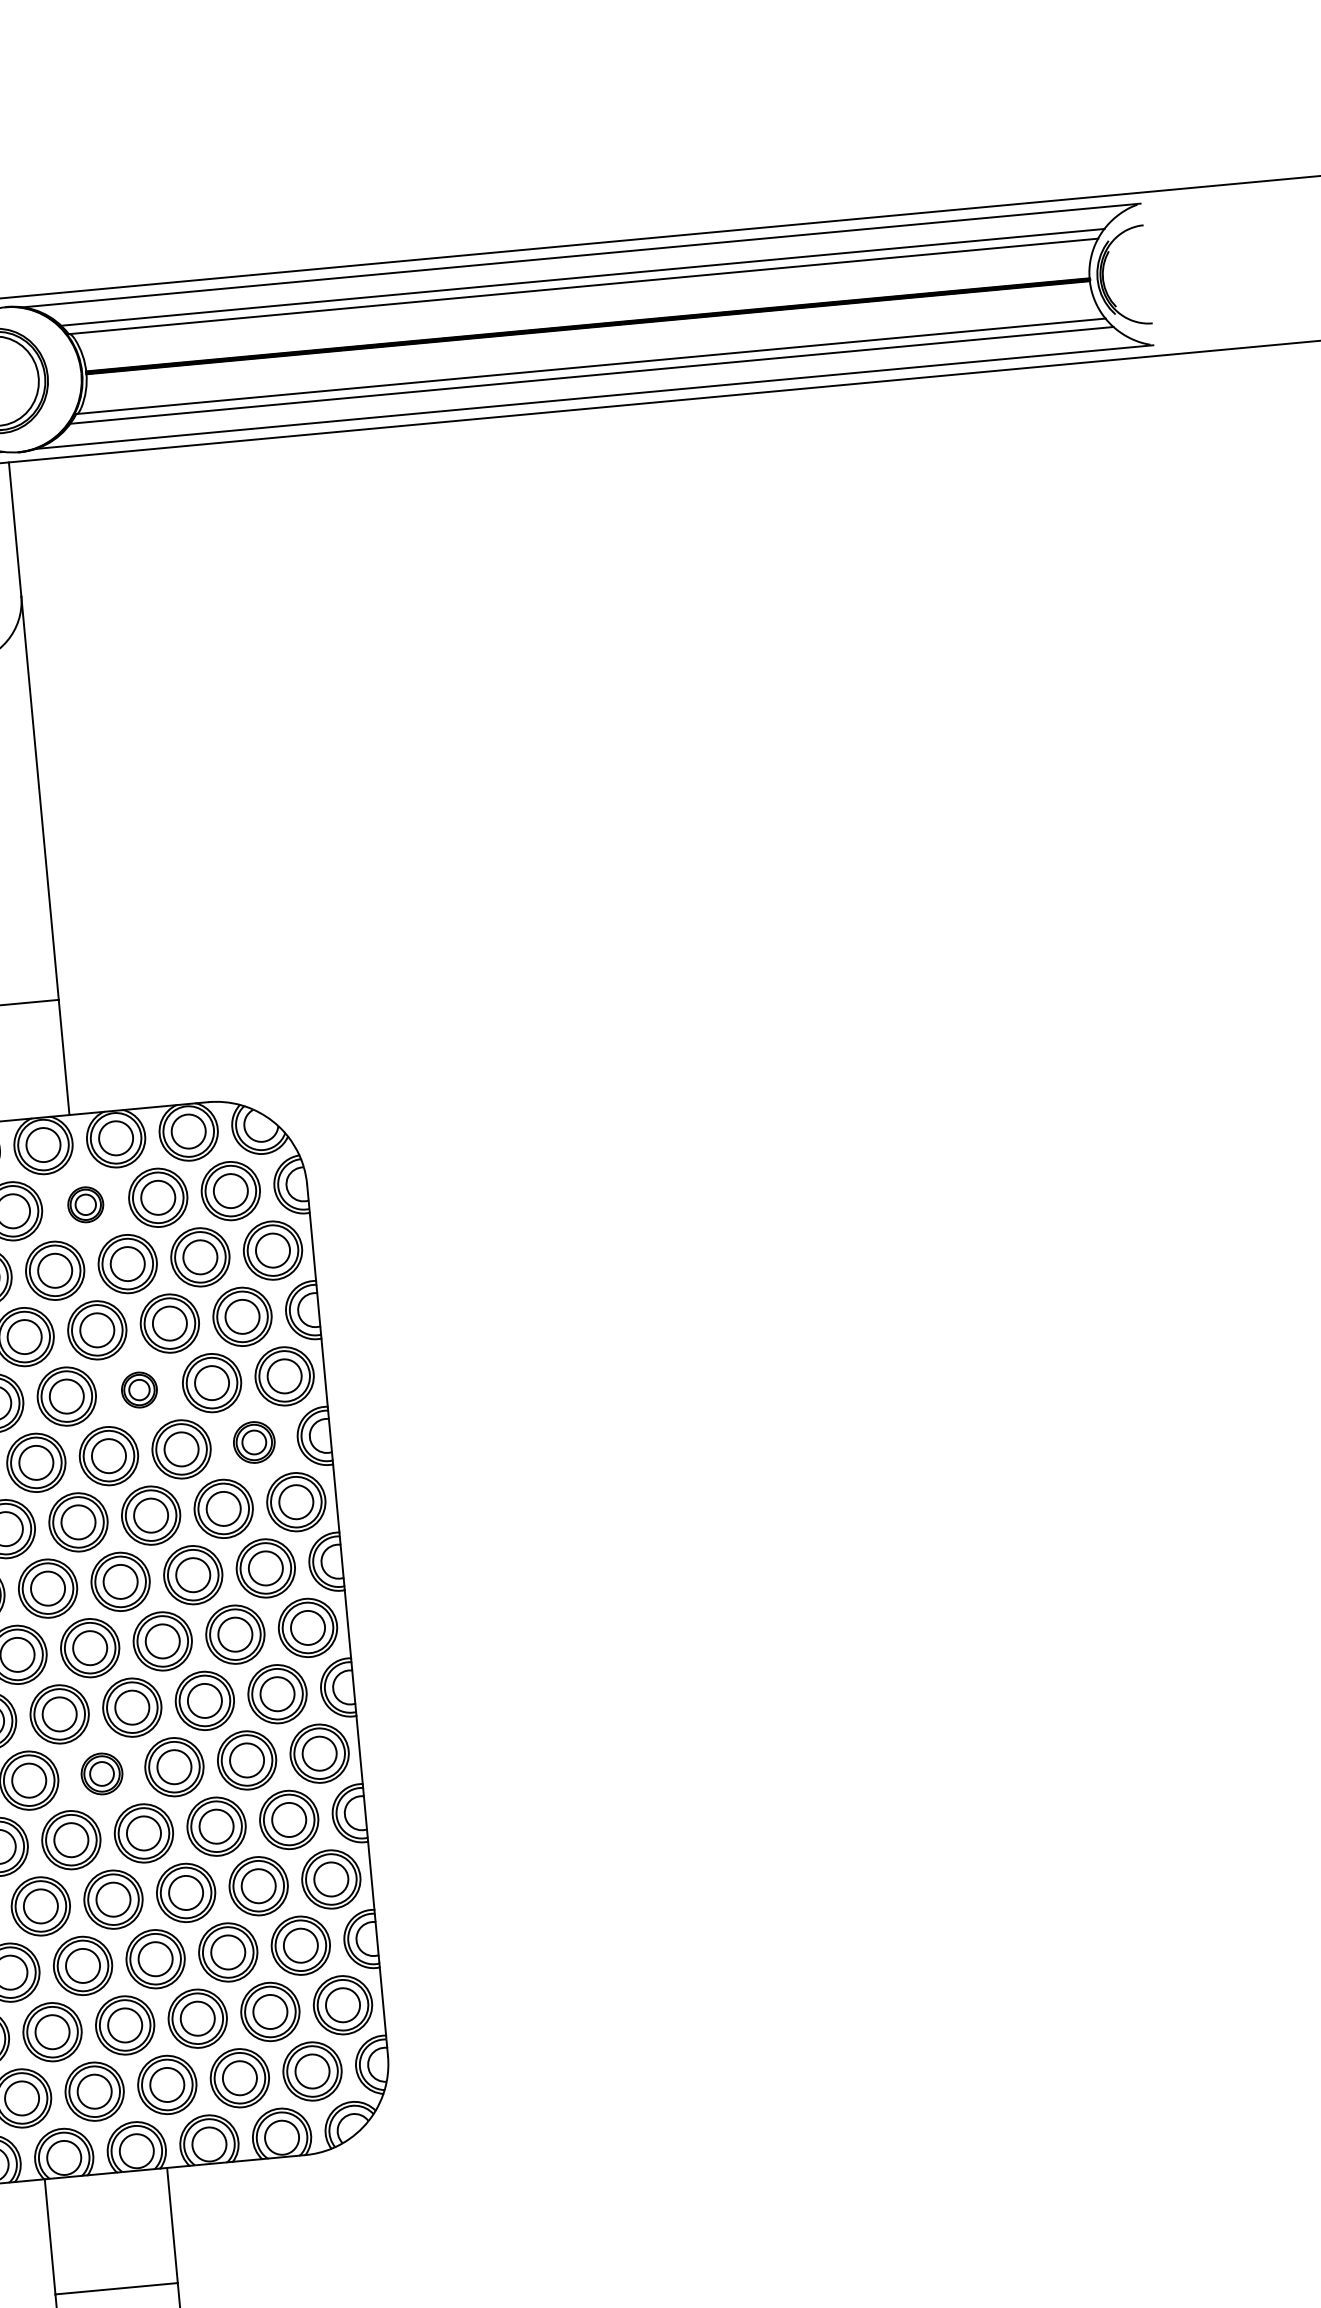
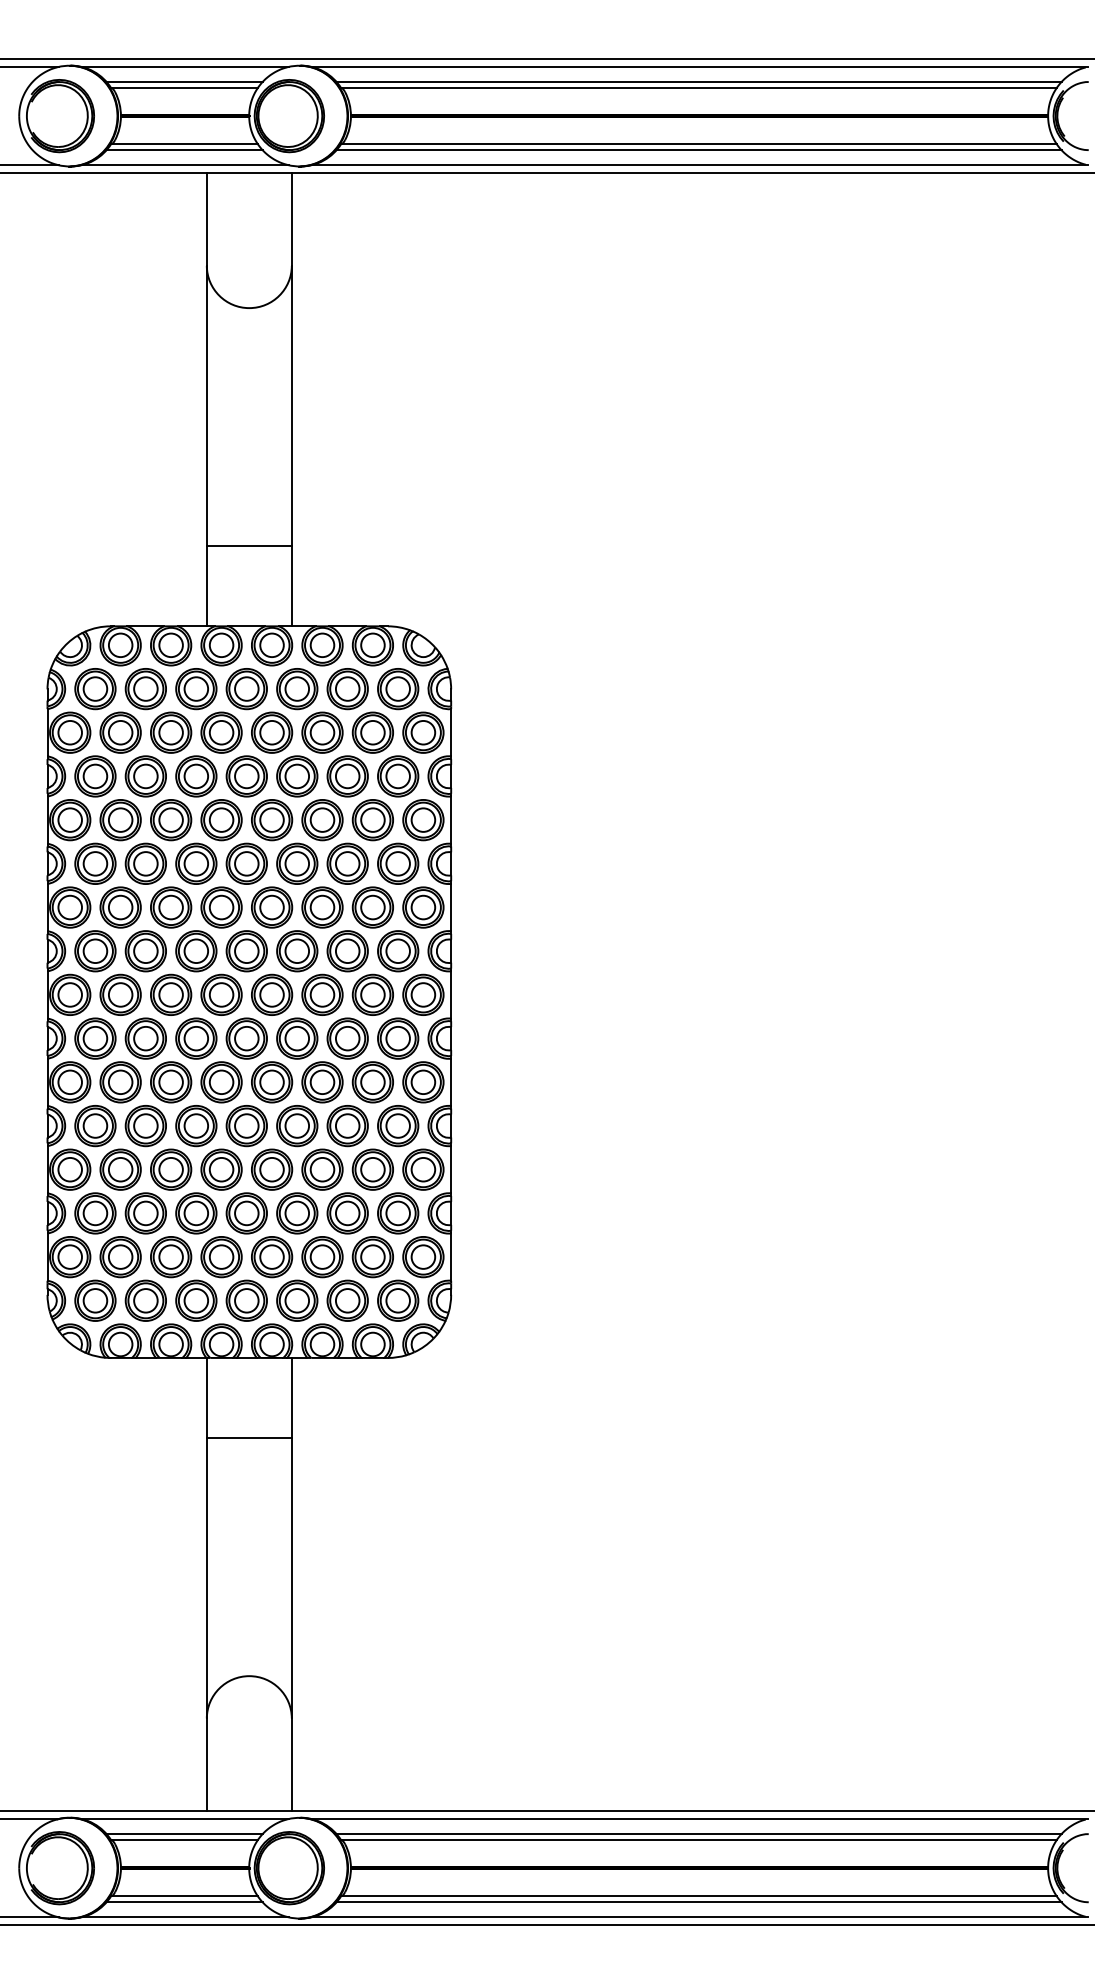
part: (86, 1205) -> (297, 689), size x1.67
part: (139, 1390) -> (322, 820), size x1.67
part: (254, 1442) -> (398, 863), size x1.43
part: (102, 1774) -> (272, 1082), size x1.43

